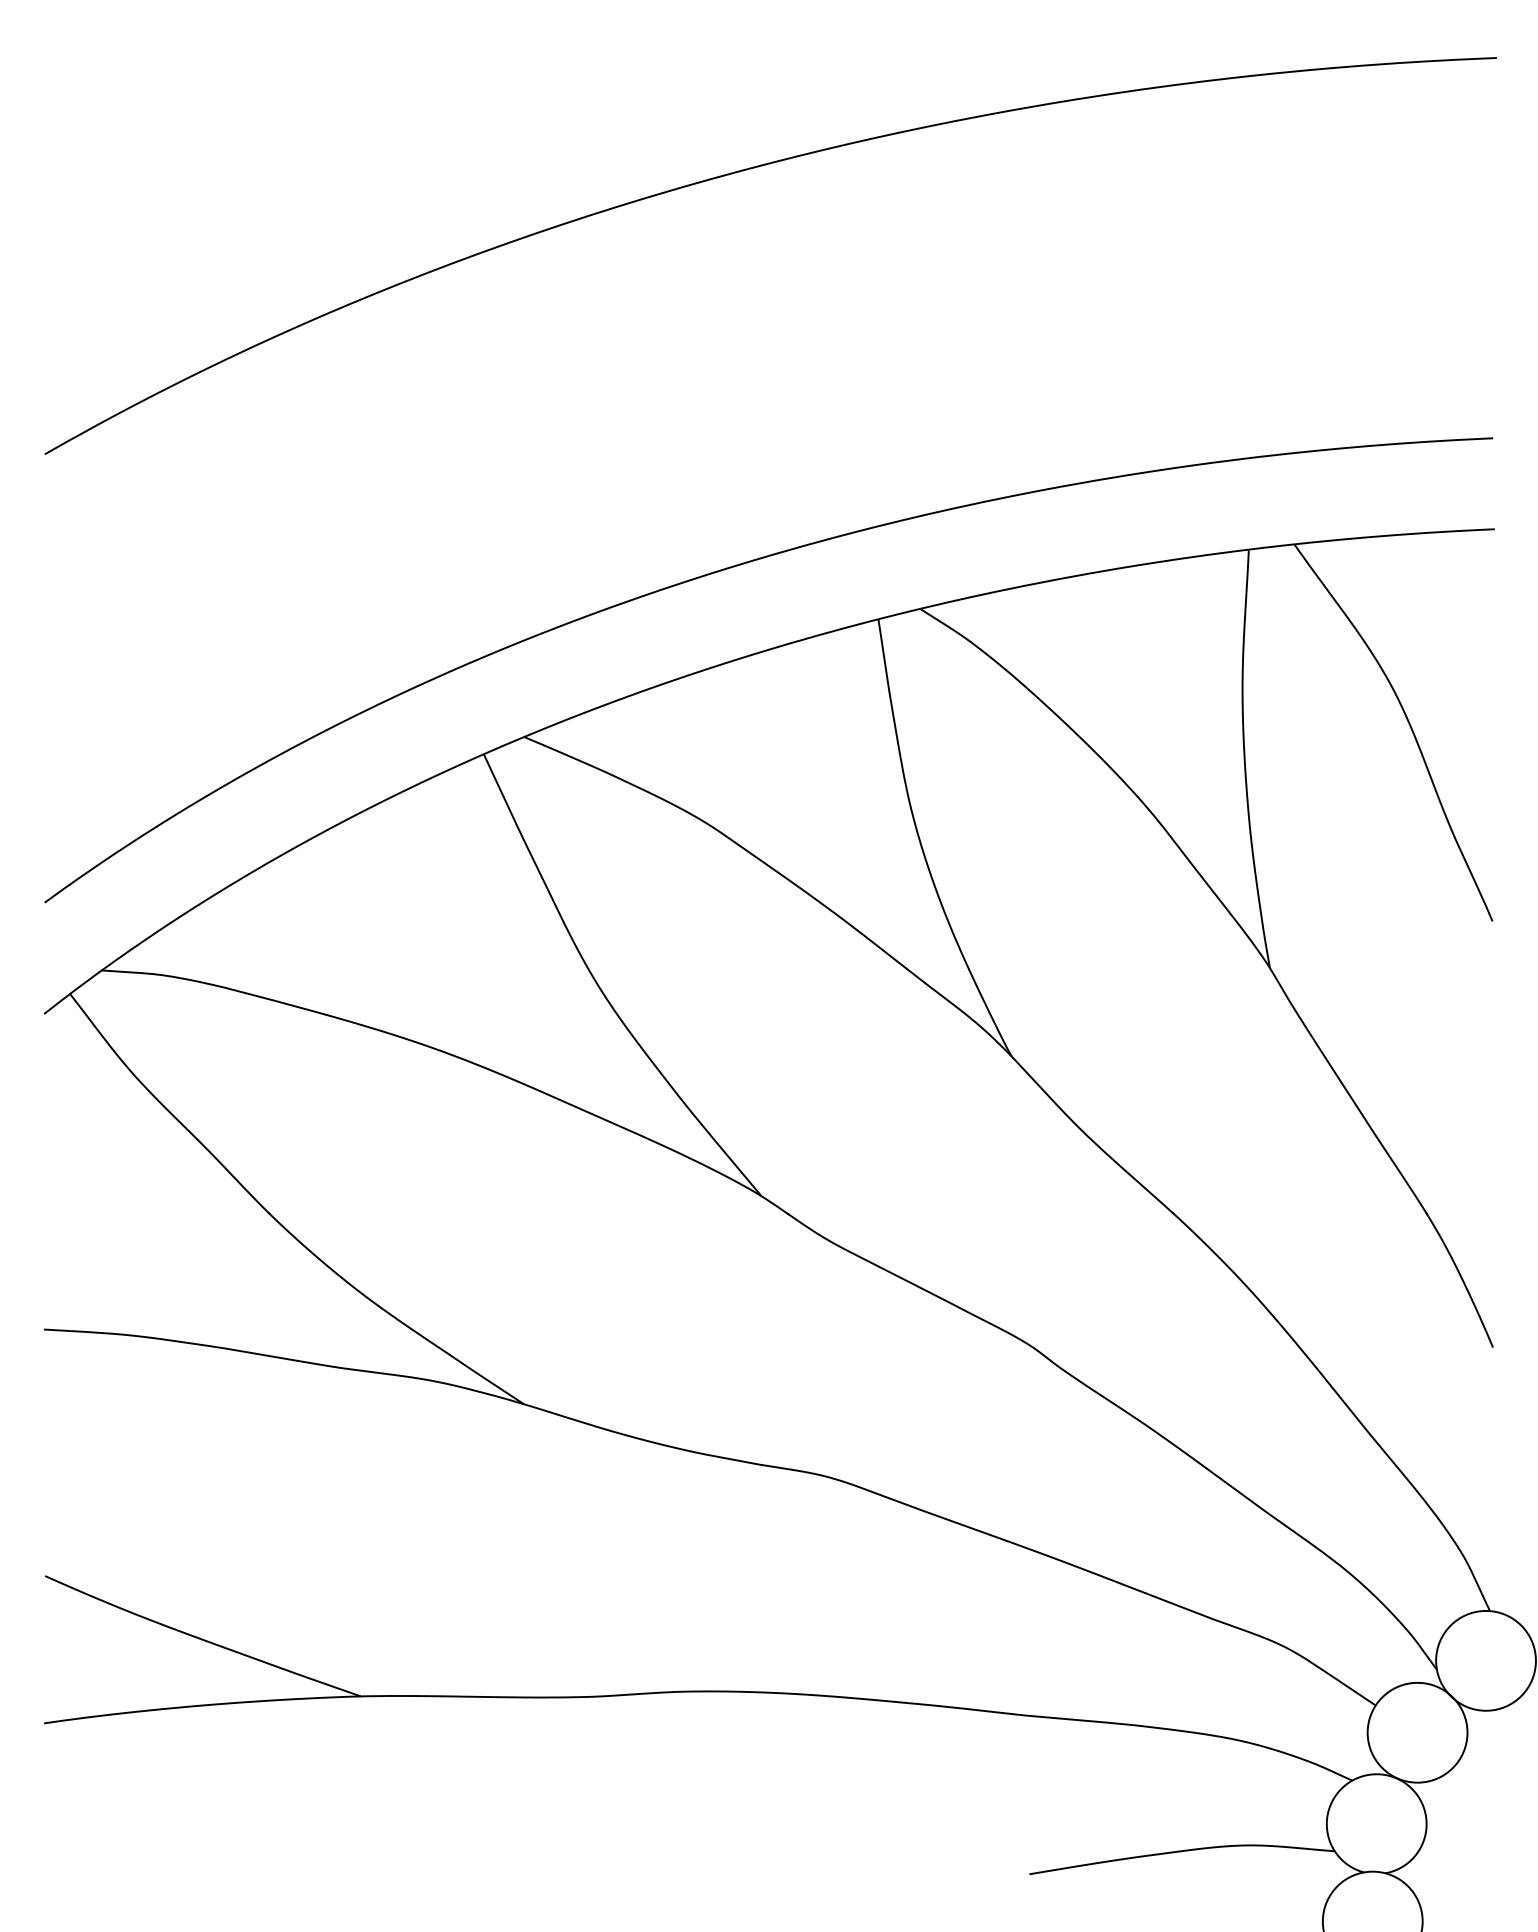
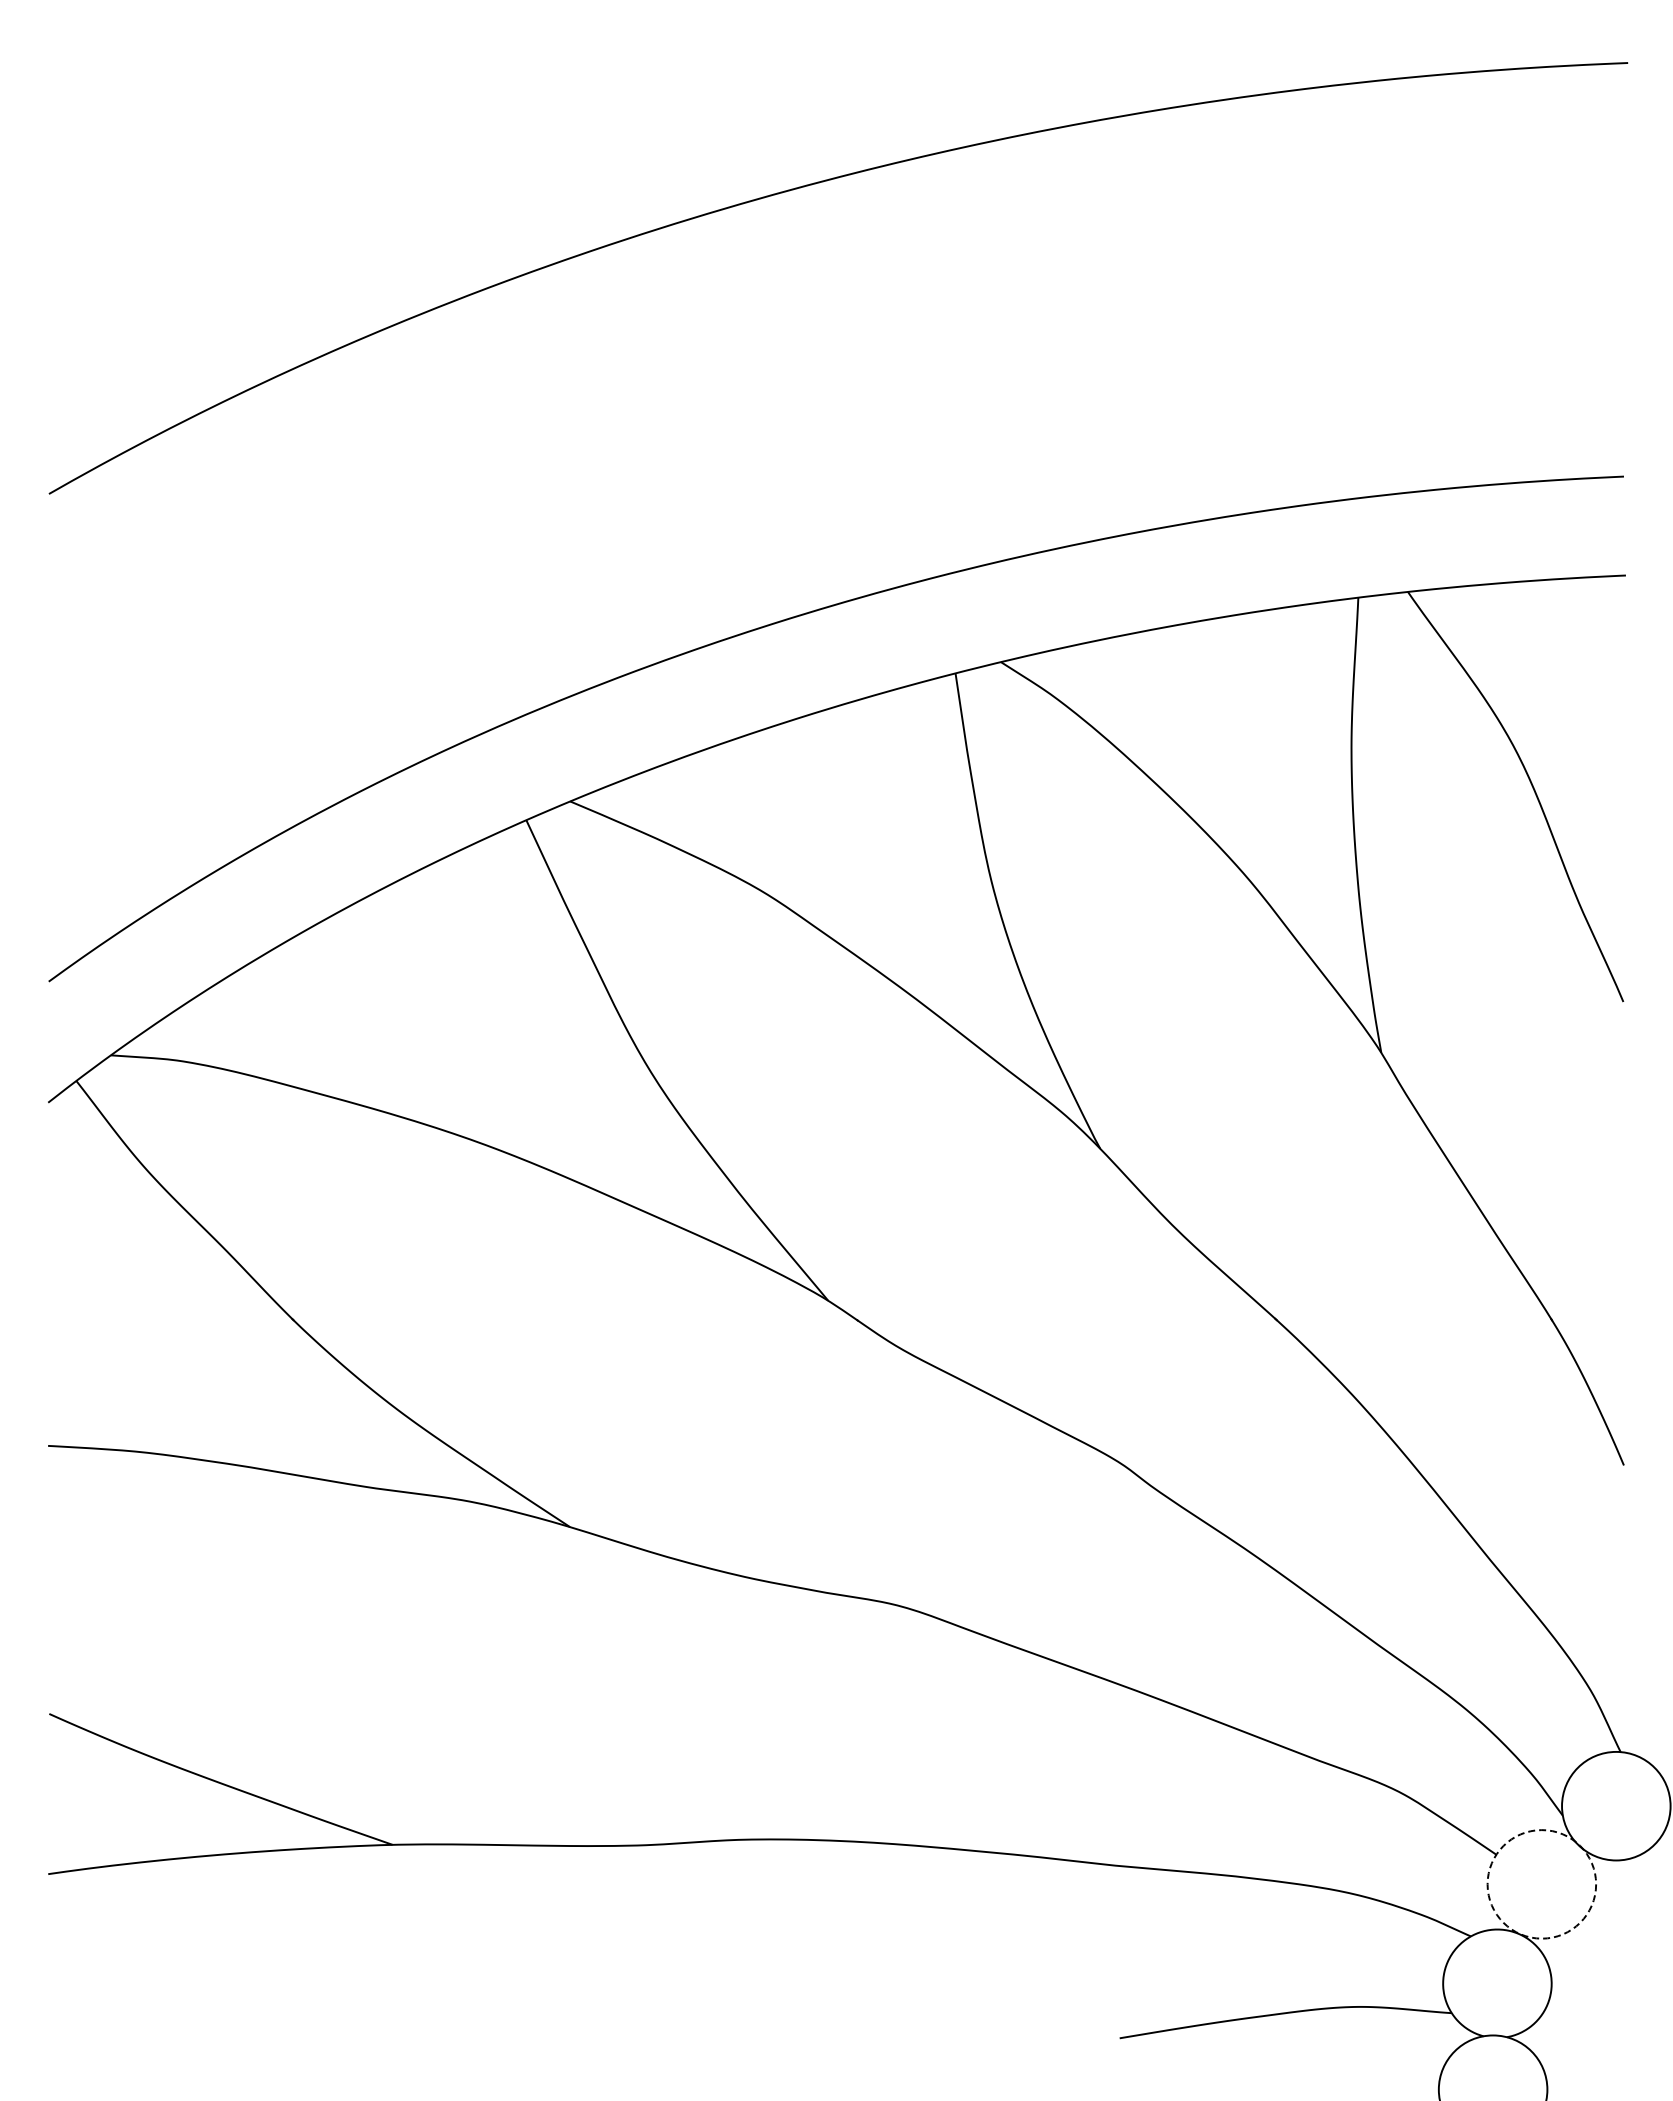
circle: (1417, 1732) -> (1541, 1884), solid -> dashed

